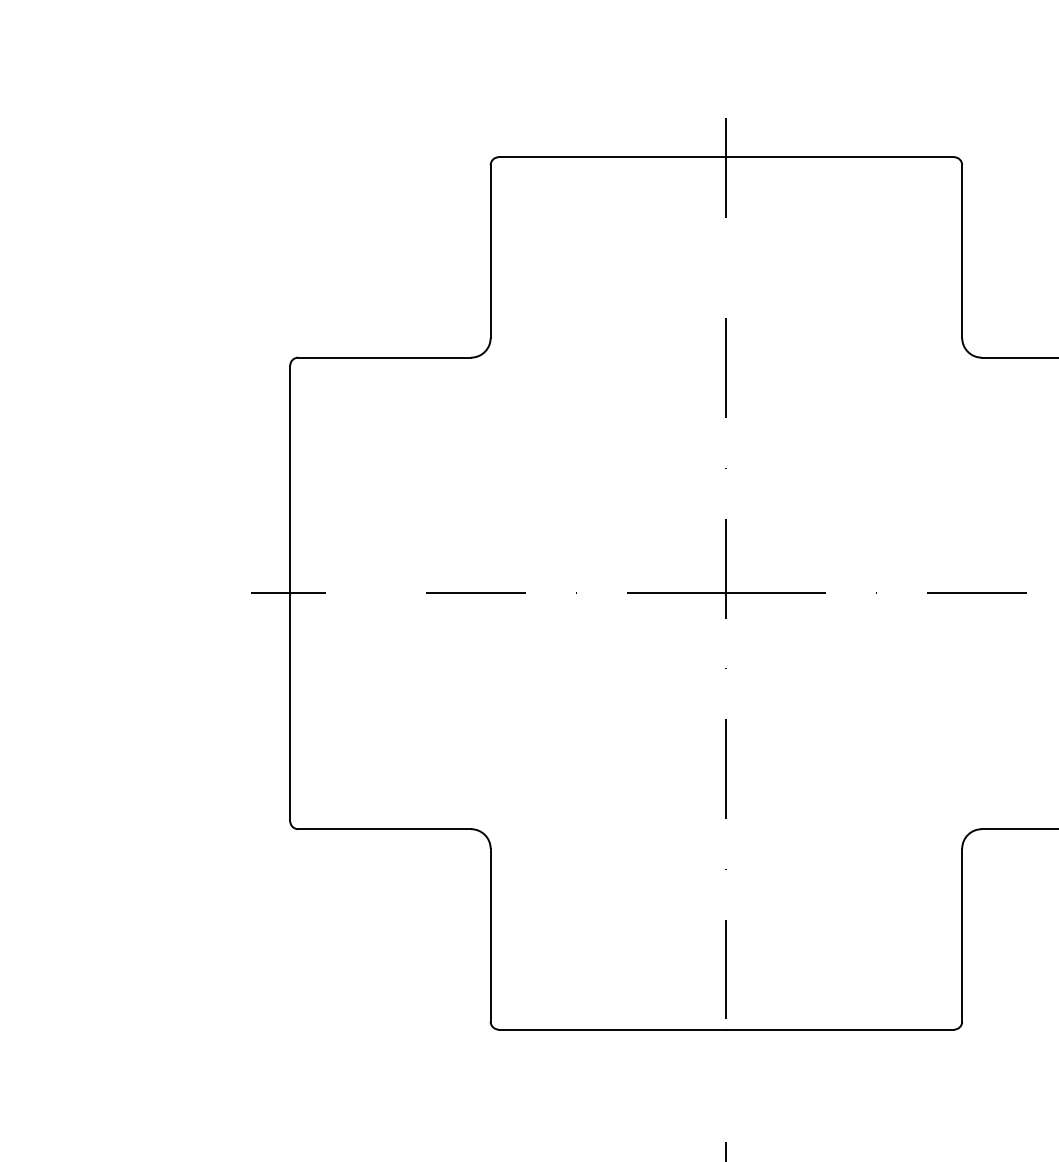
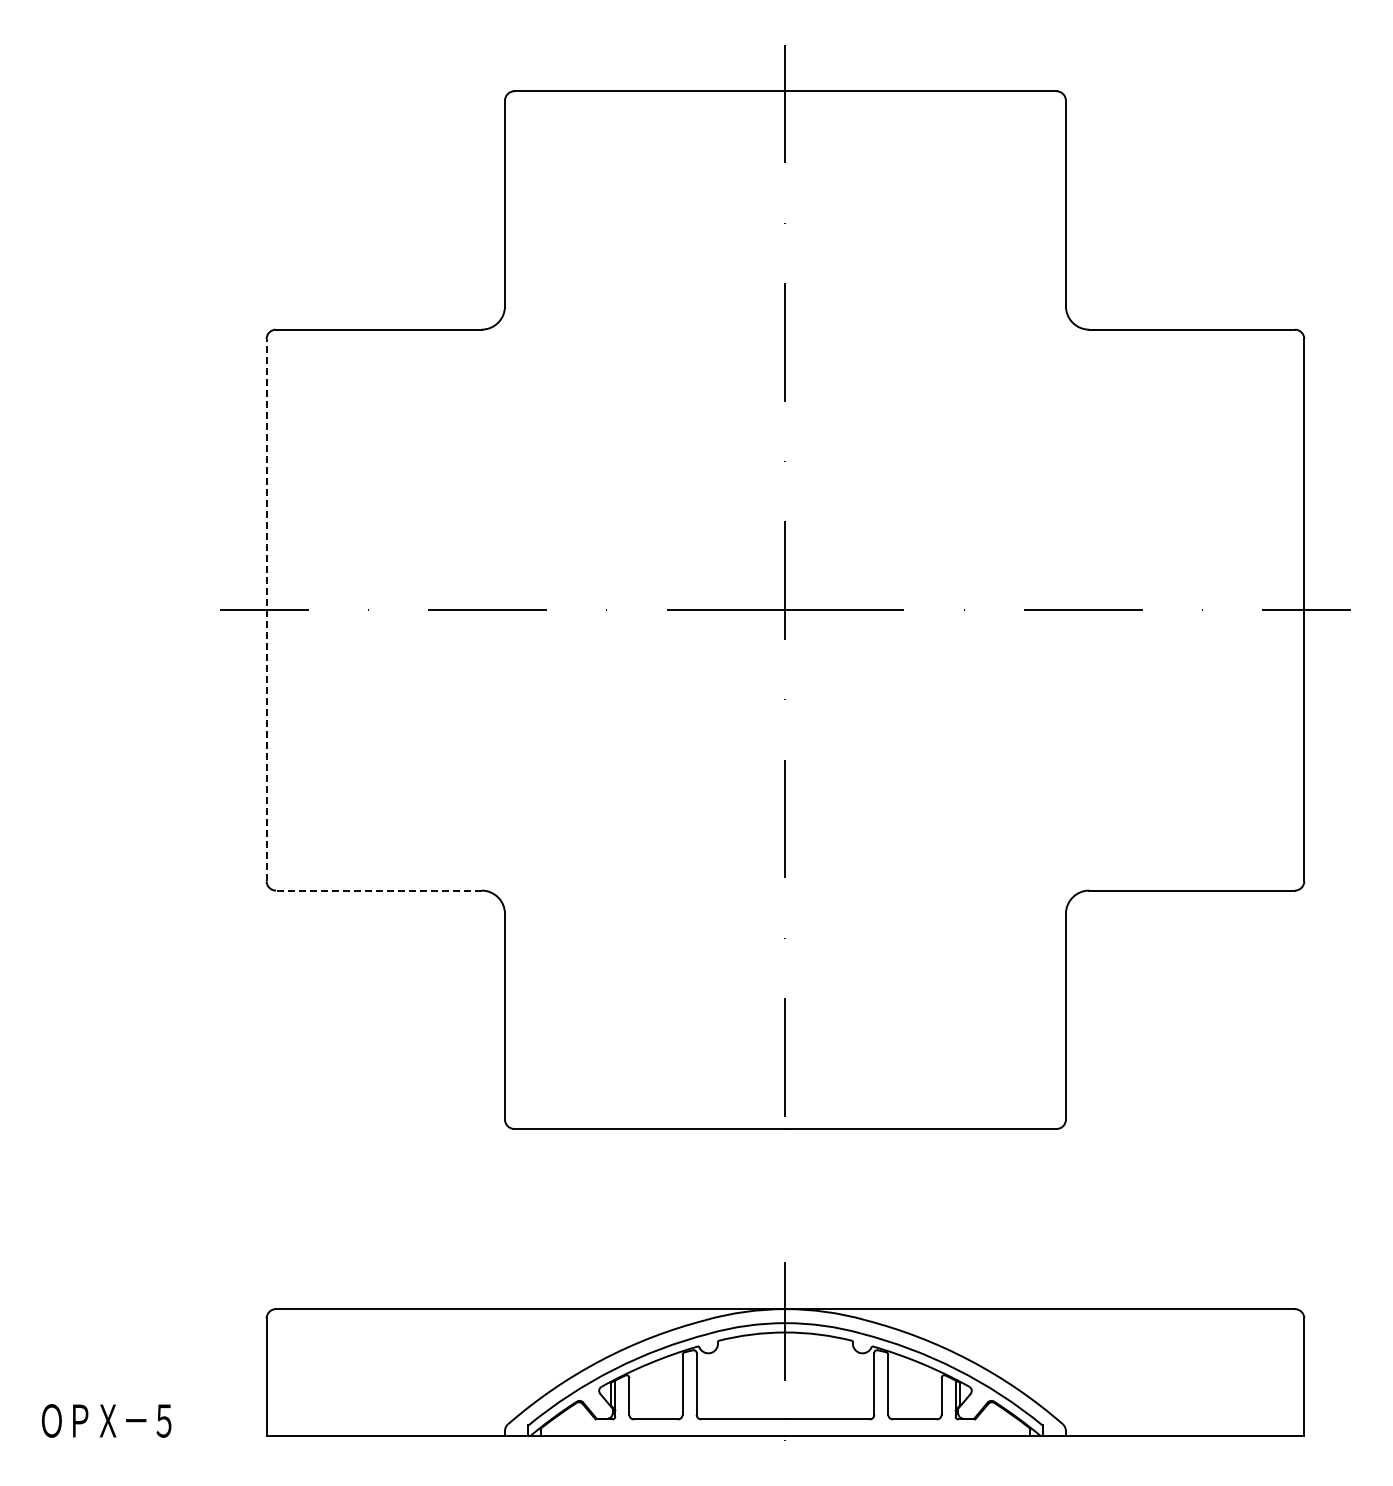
line: (290, 592) -> (266, 609), solid -> dashed
line: (384, 829) -> (378, 890), solid -> dashed

